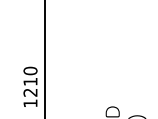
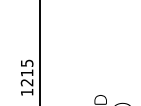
text: (30, 70) -> (27, 62), 1210 -> 1215

